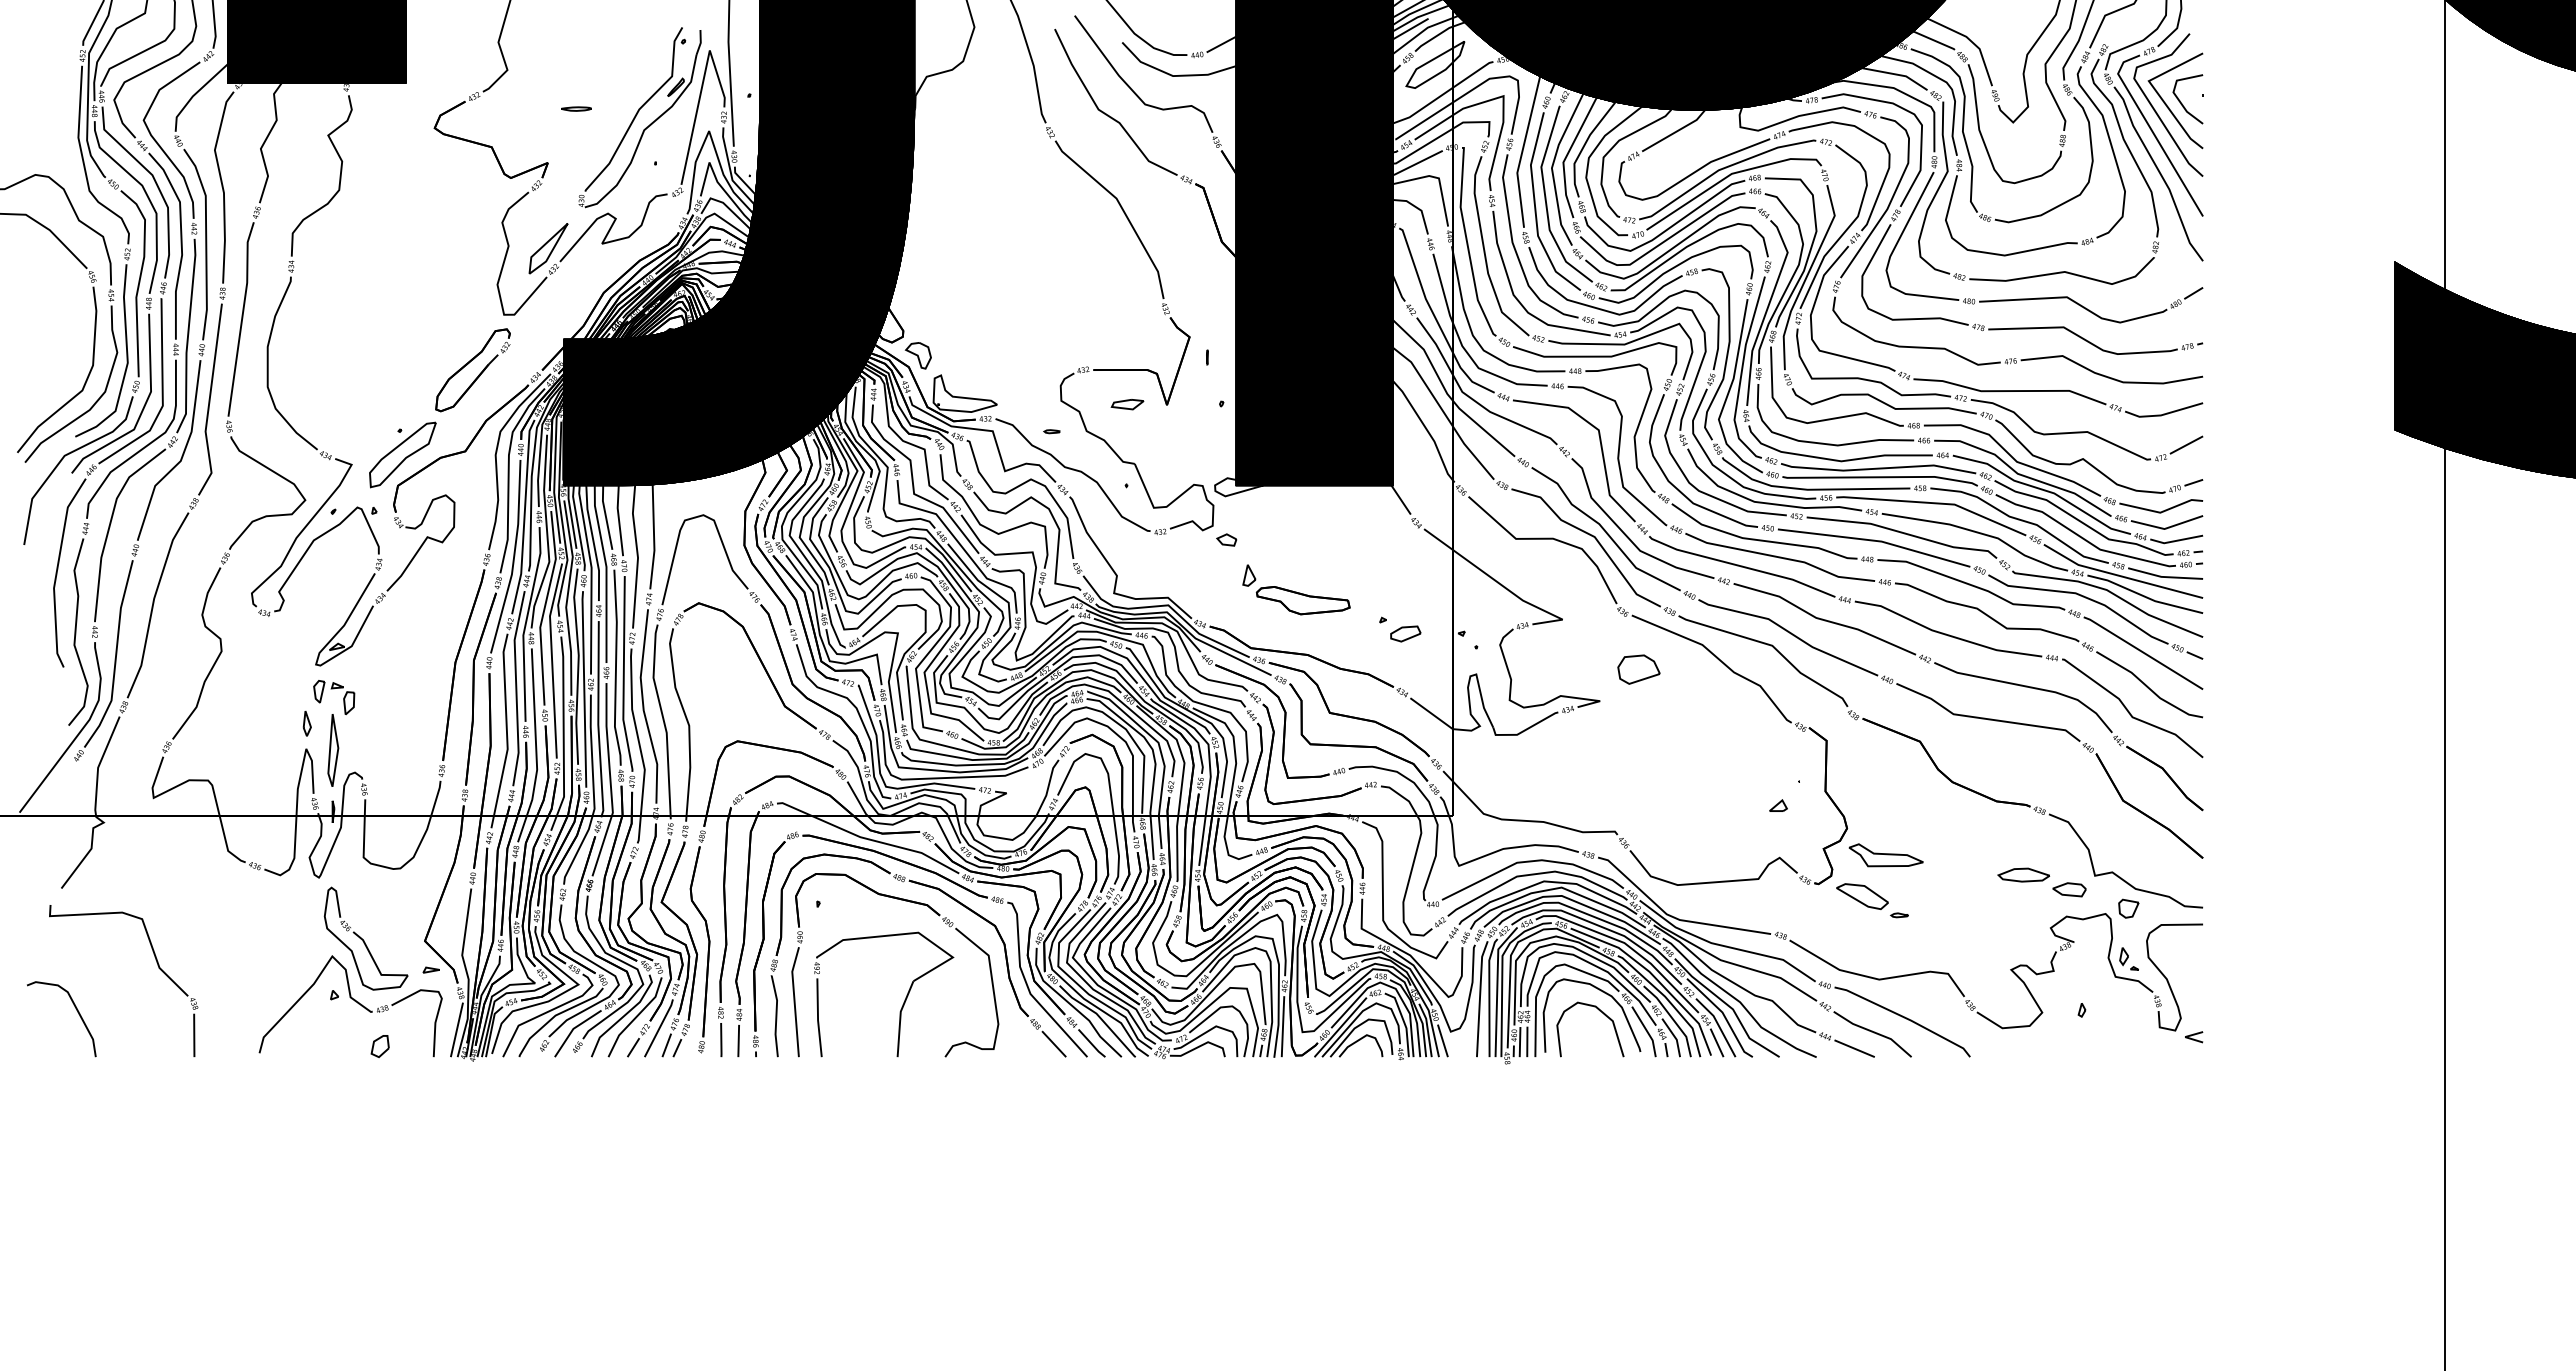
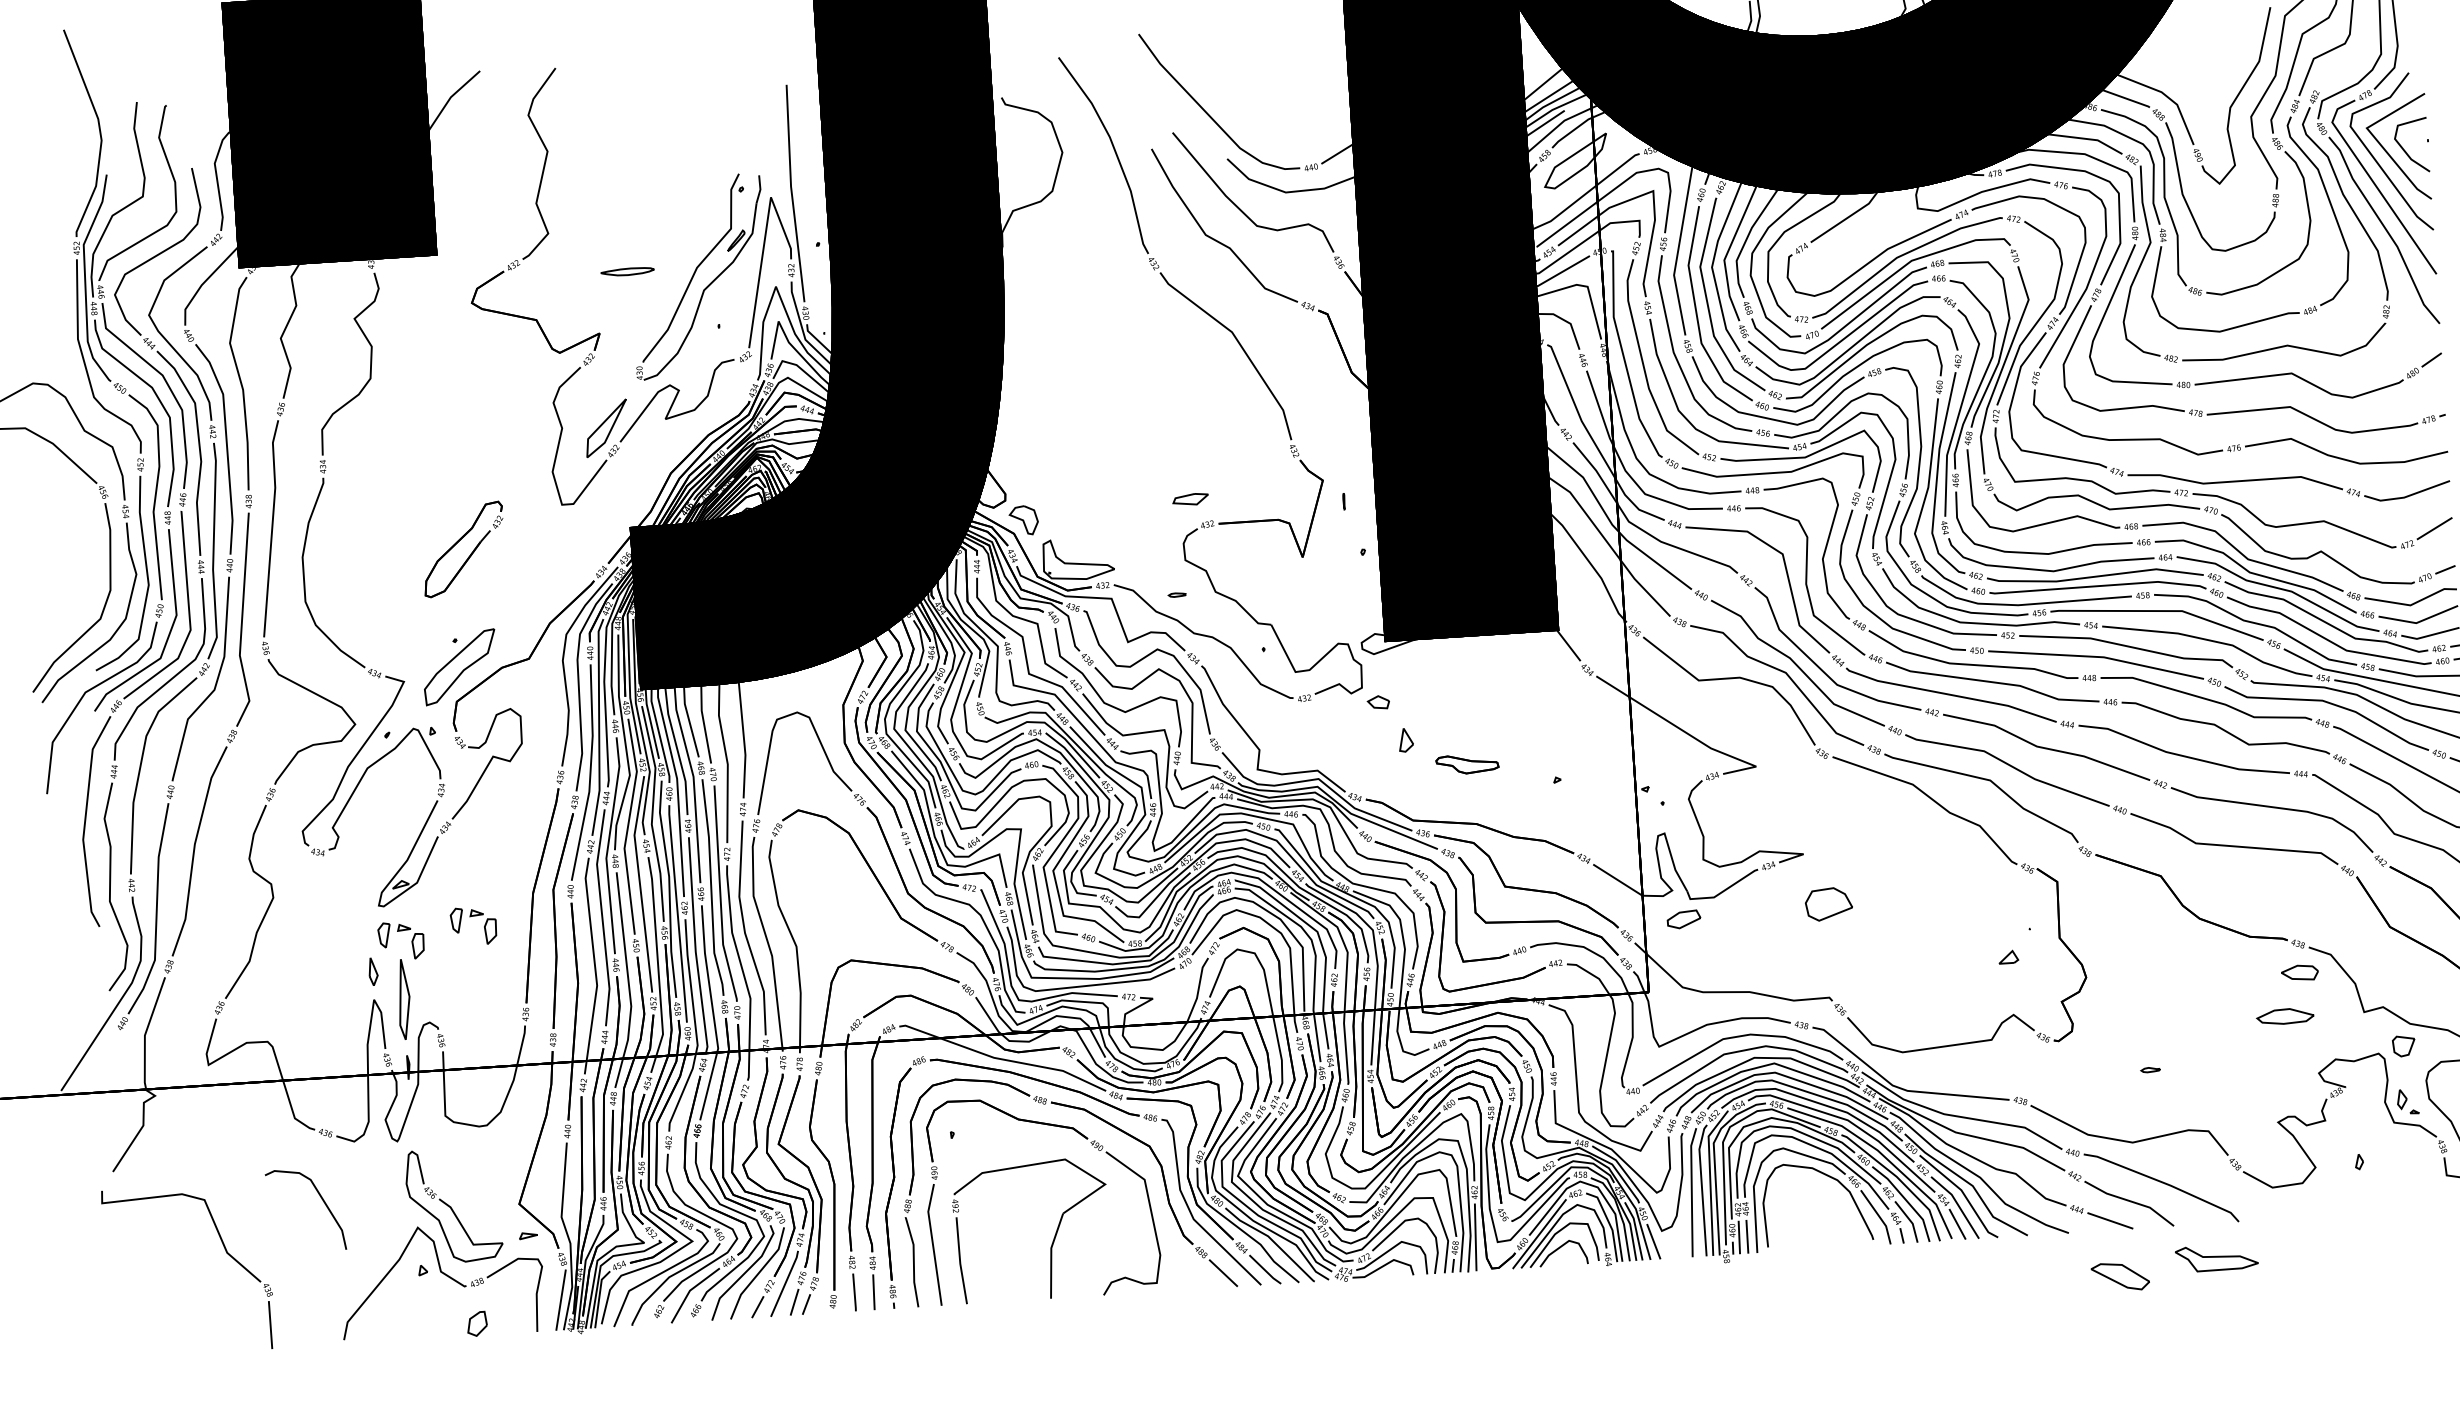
part: (576, 108) -> (627, 271), size x1.6
part: (467, 365) -> (457, 544), moved
part: (1127, 404) -> (1190, 499), moved
part: (1302, 600) -> (1466, 764), size x0.6
part: (1405, 633) -> (1683, 919), moved
part: (1638, 669) -> (1828, 904), moved
part: (400, 680) -> (473, 917), added
part: (1885, 855) -> (2216, 1258), moved
part: (2069, 889) -> (2299, 972), moved
part: (1862, 896) -> (2120, 1276), moved
curve: (77, 1012) -> (322, 1201), moved
curve: (1604, 1015) -> (1830, 1202), removed

